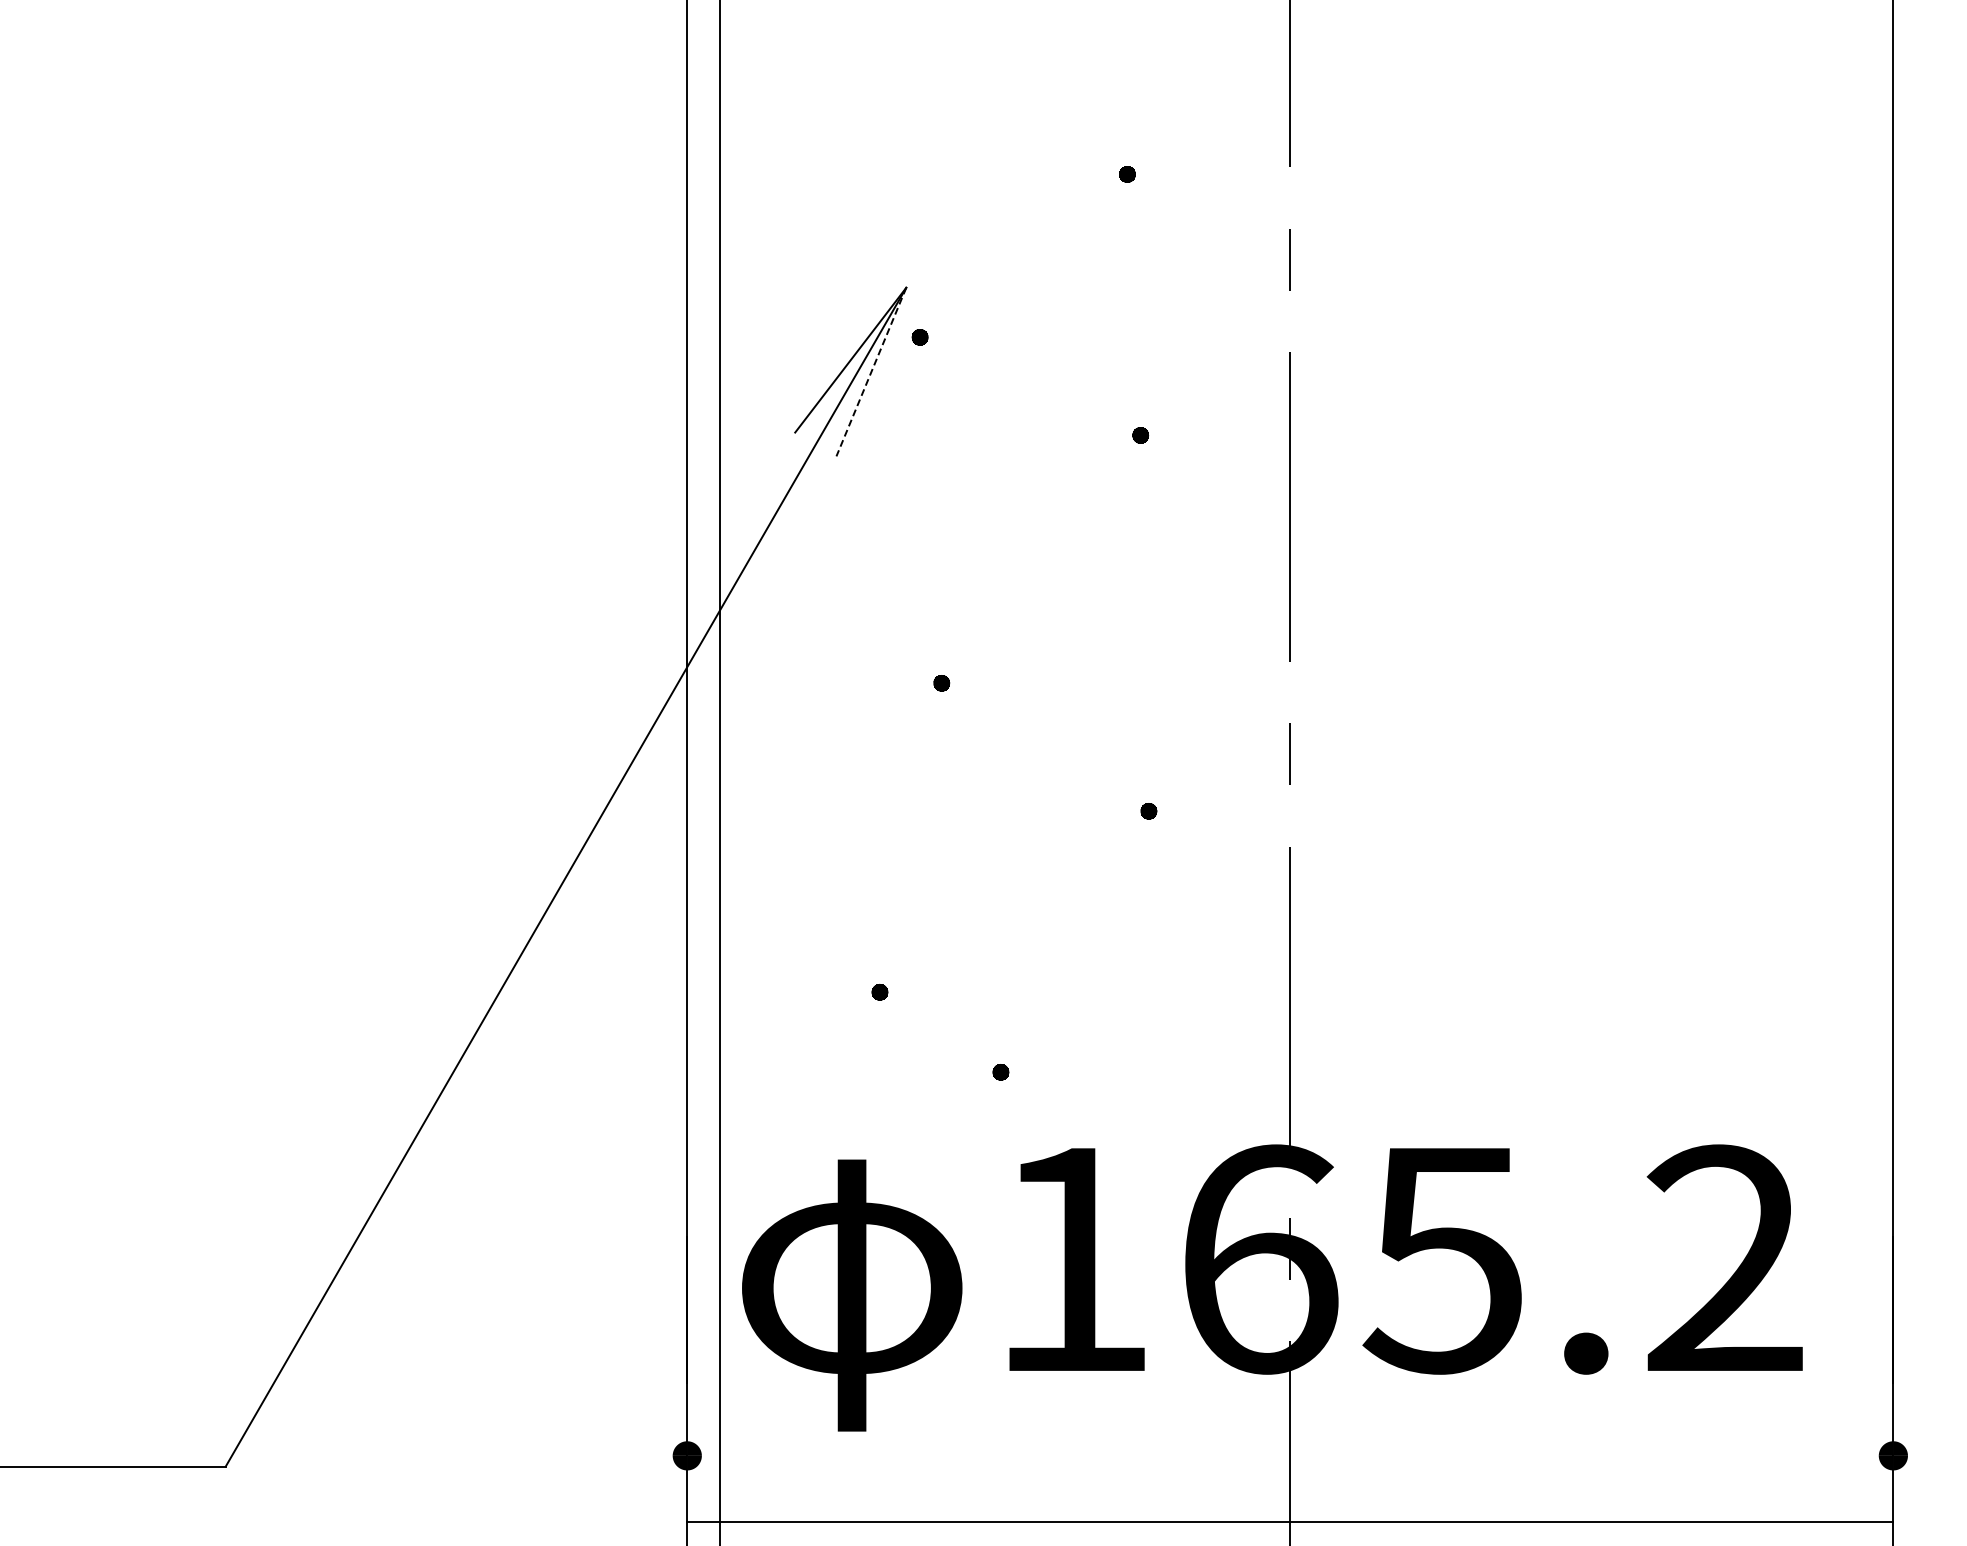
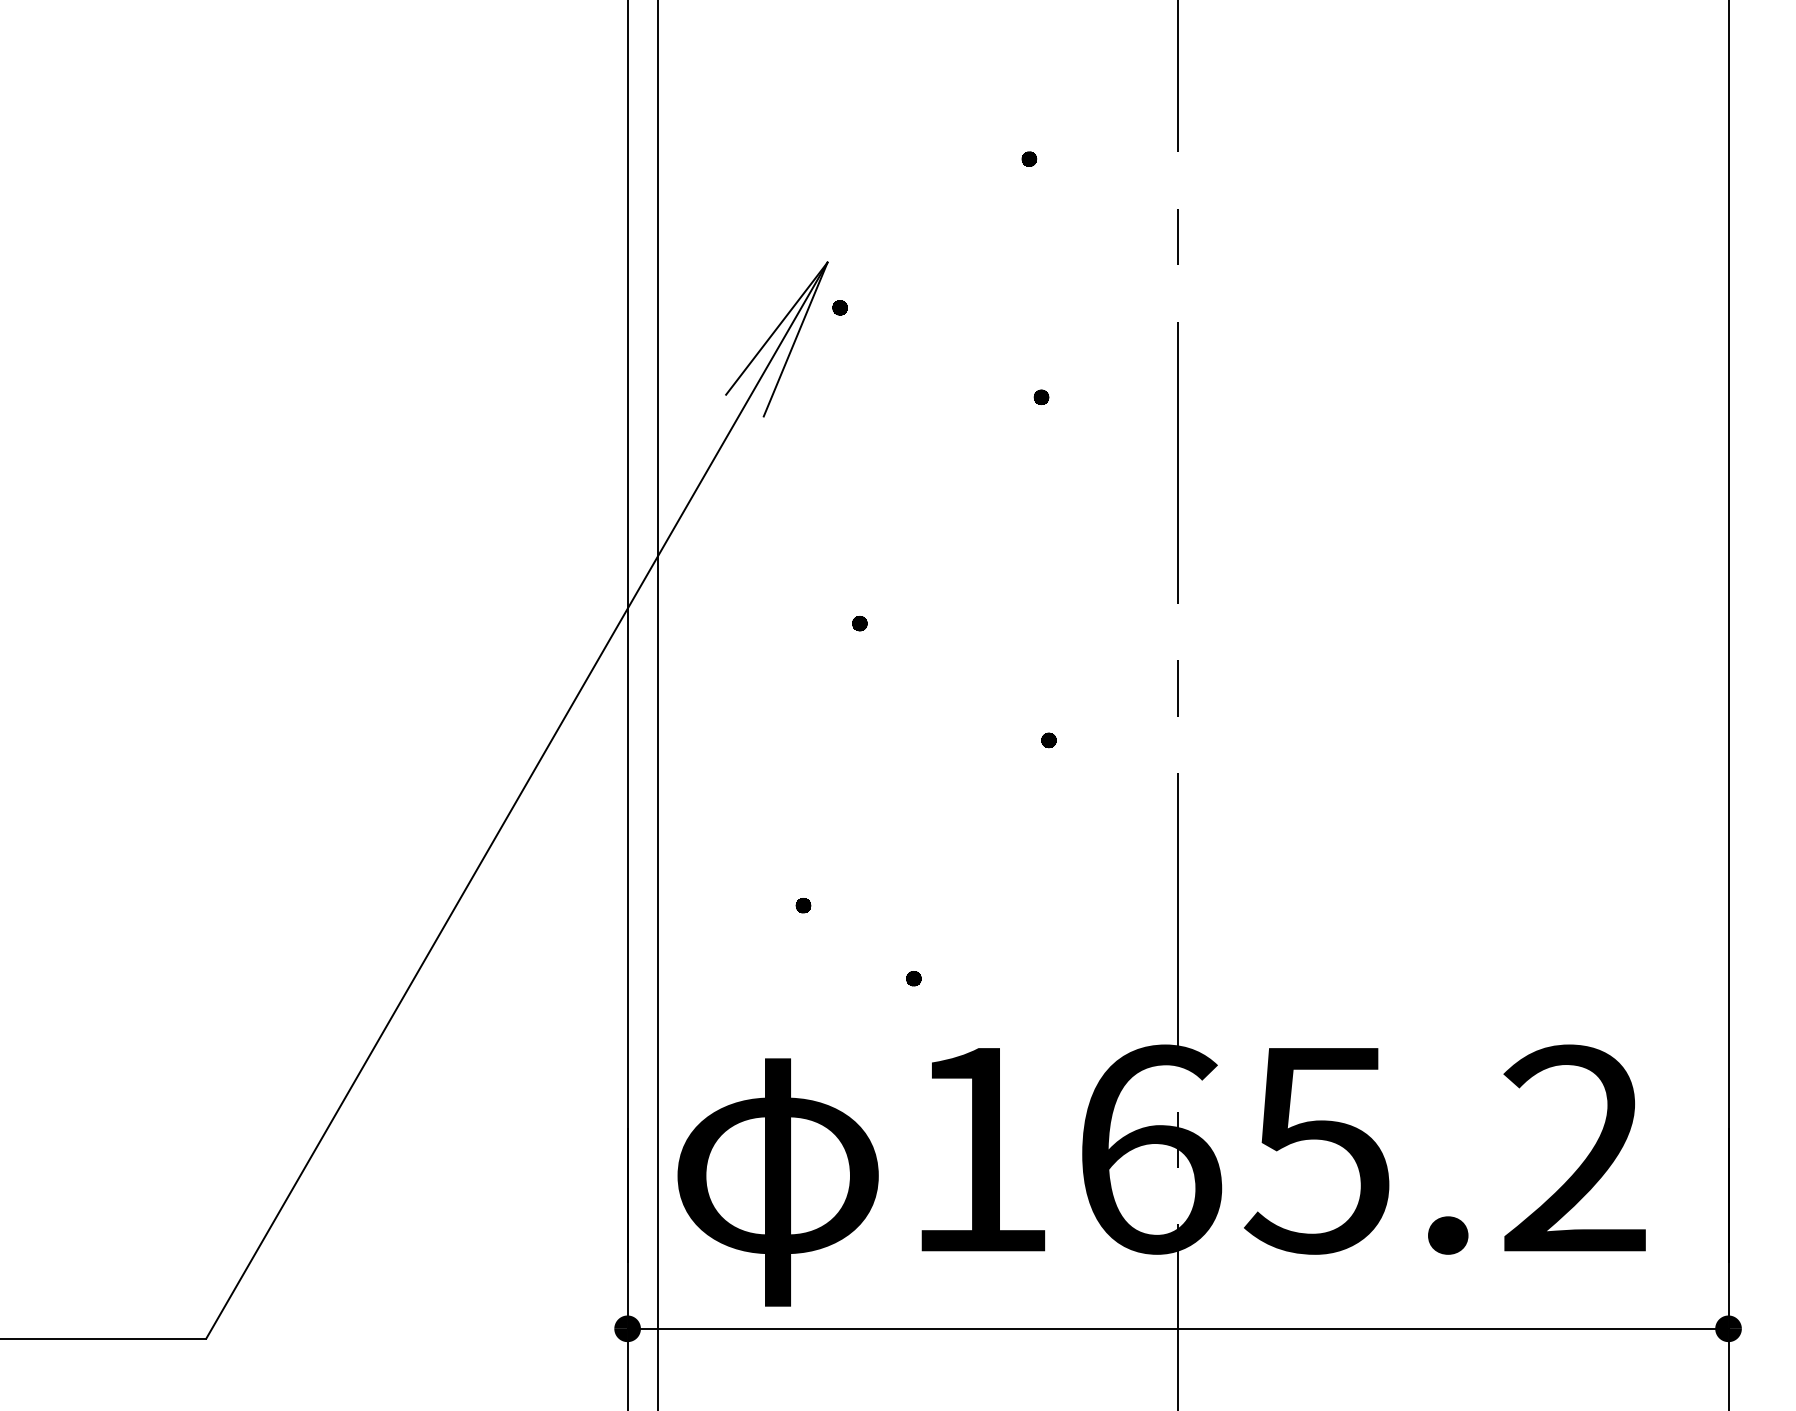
line: (871, 372) -> (795, 339), dashed -> solid
line: (1290, 1521) -> (1178, 1328), moved

